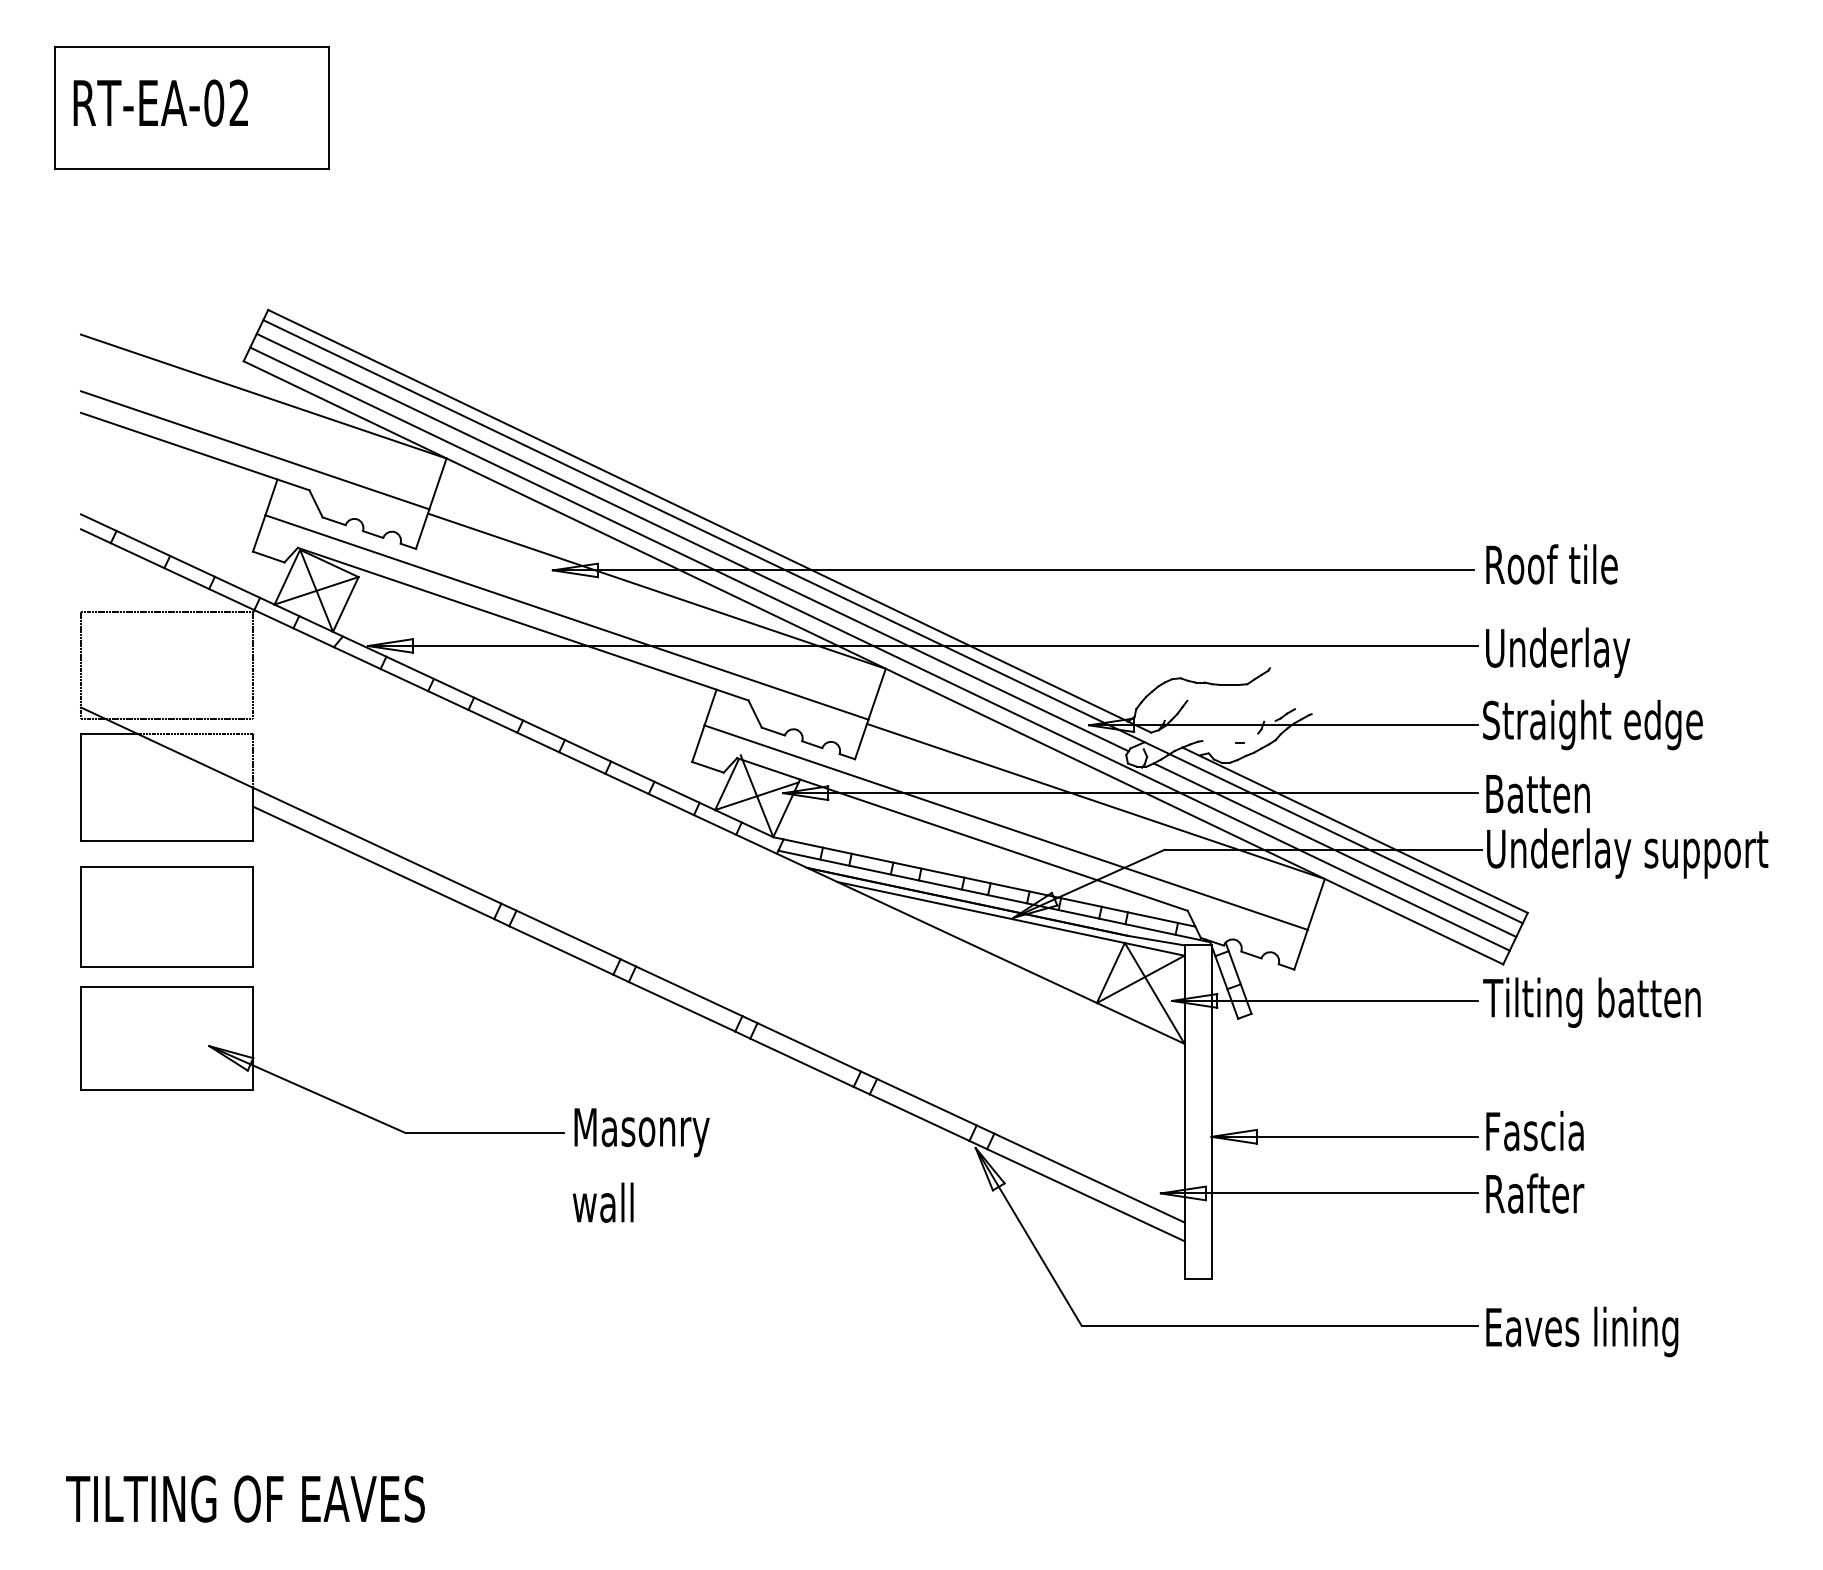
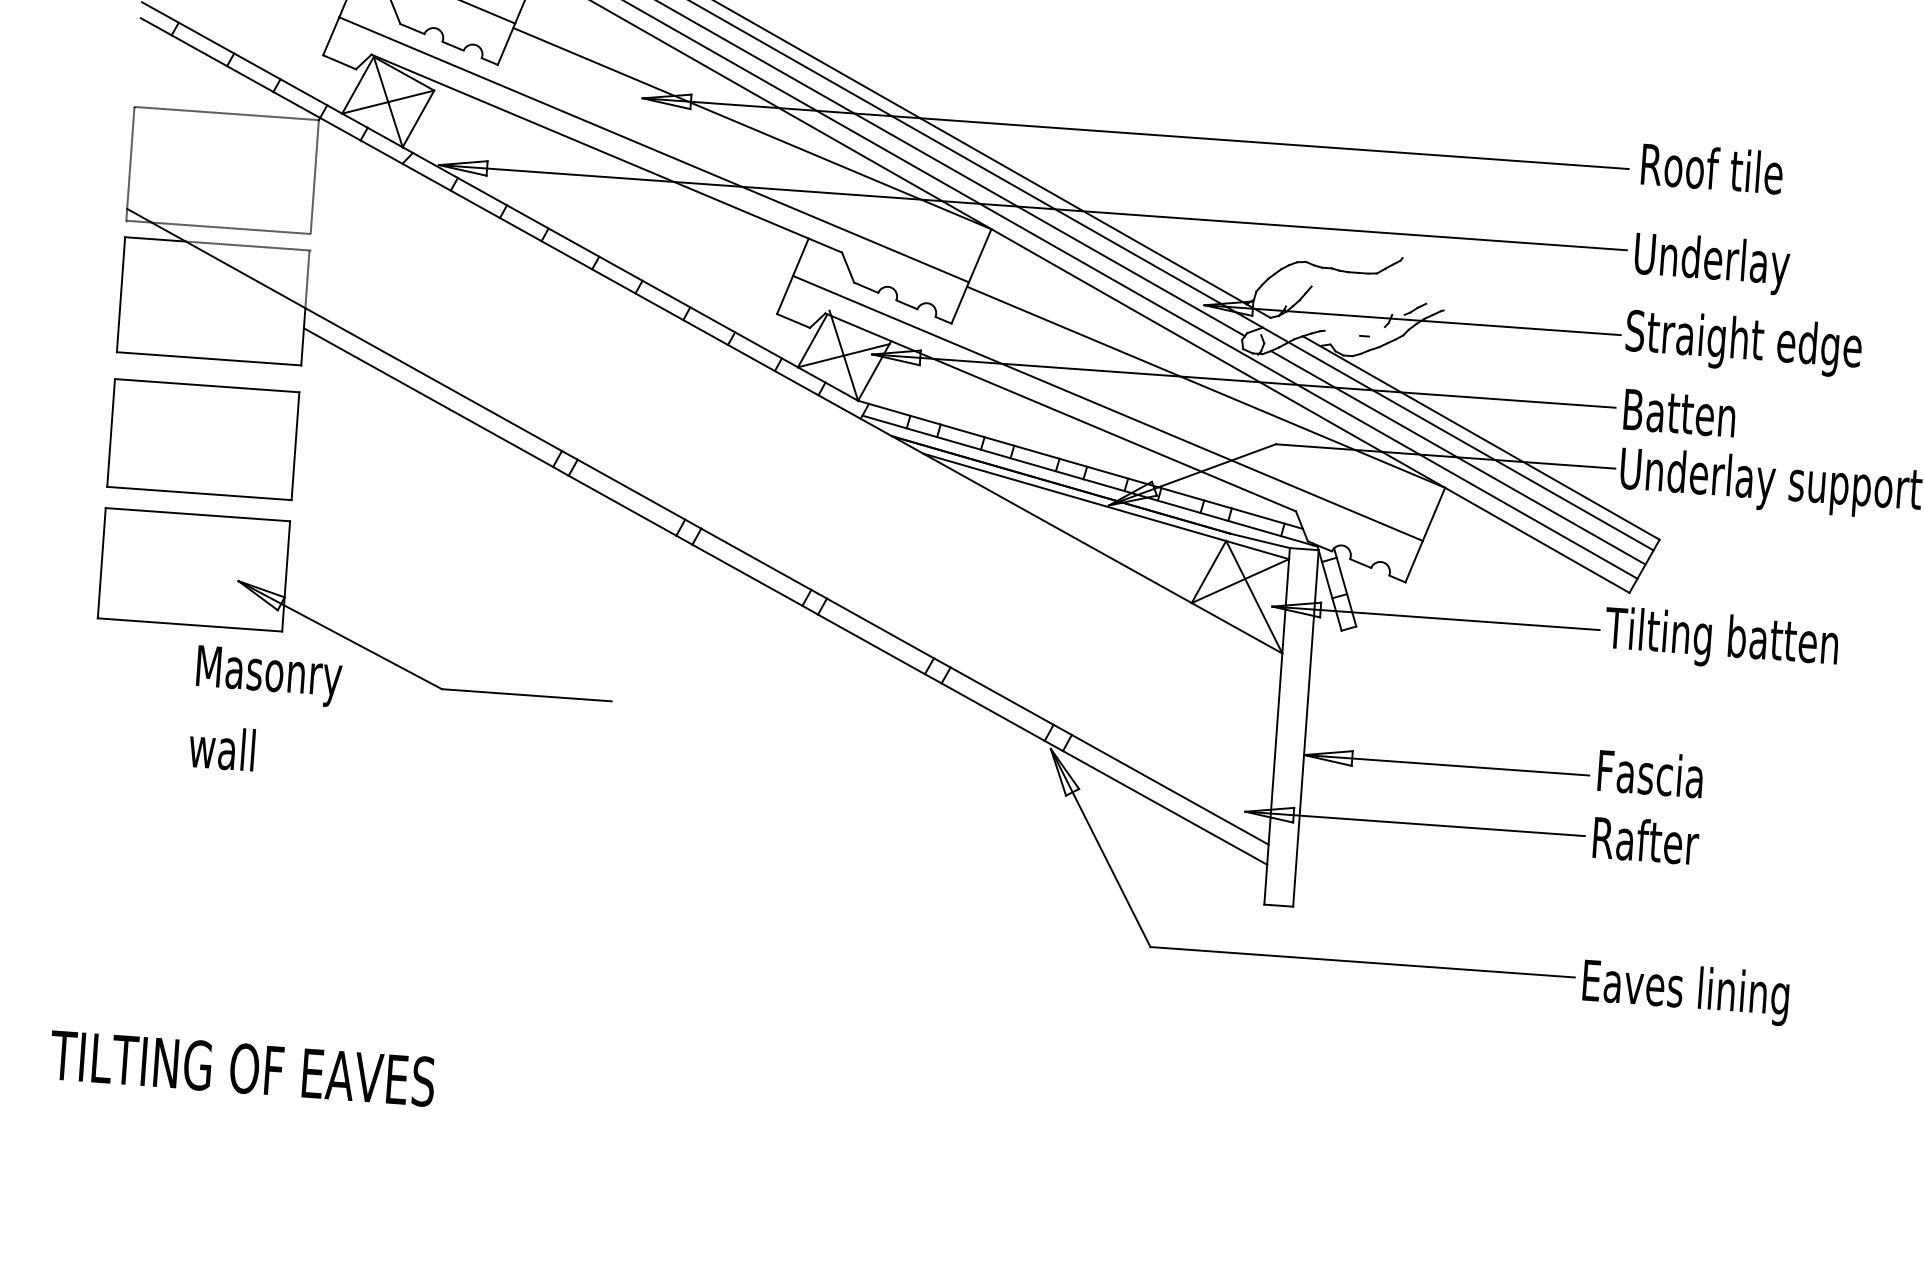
text: (641, 1165) -> (265, 711), moved

